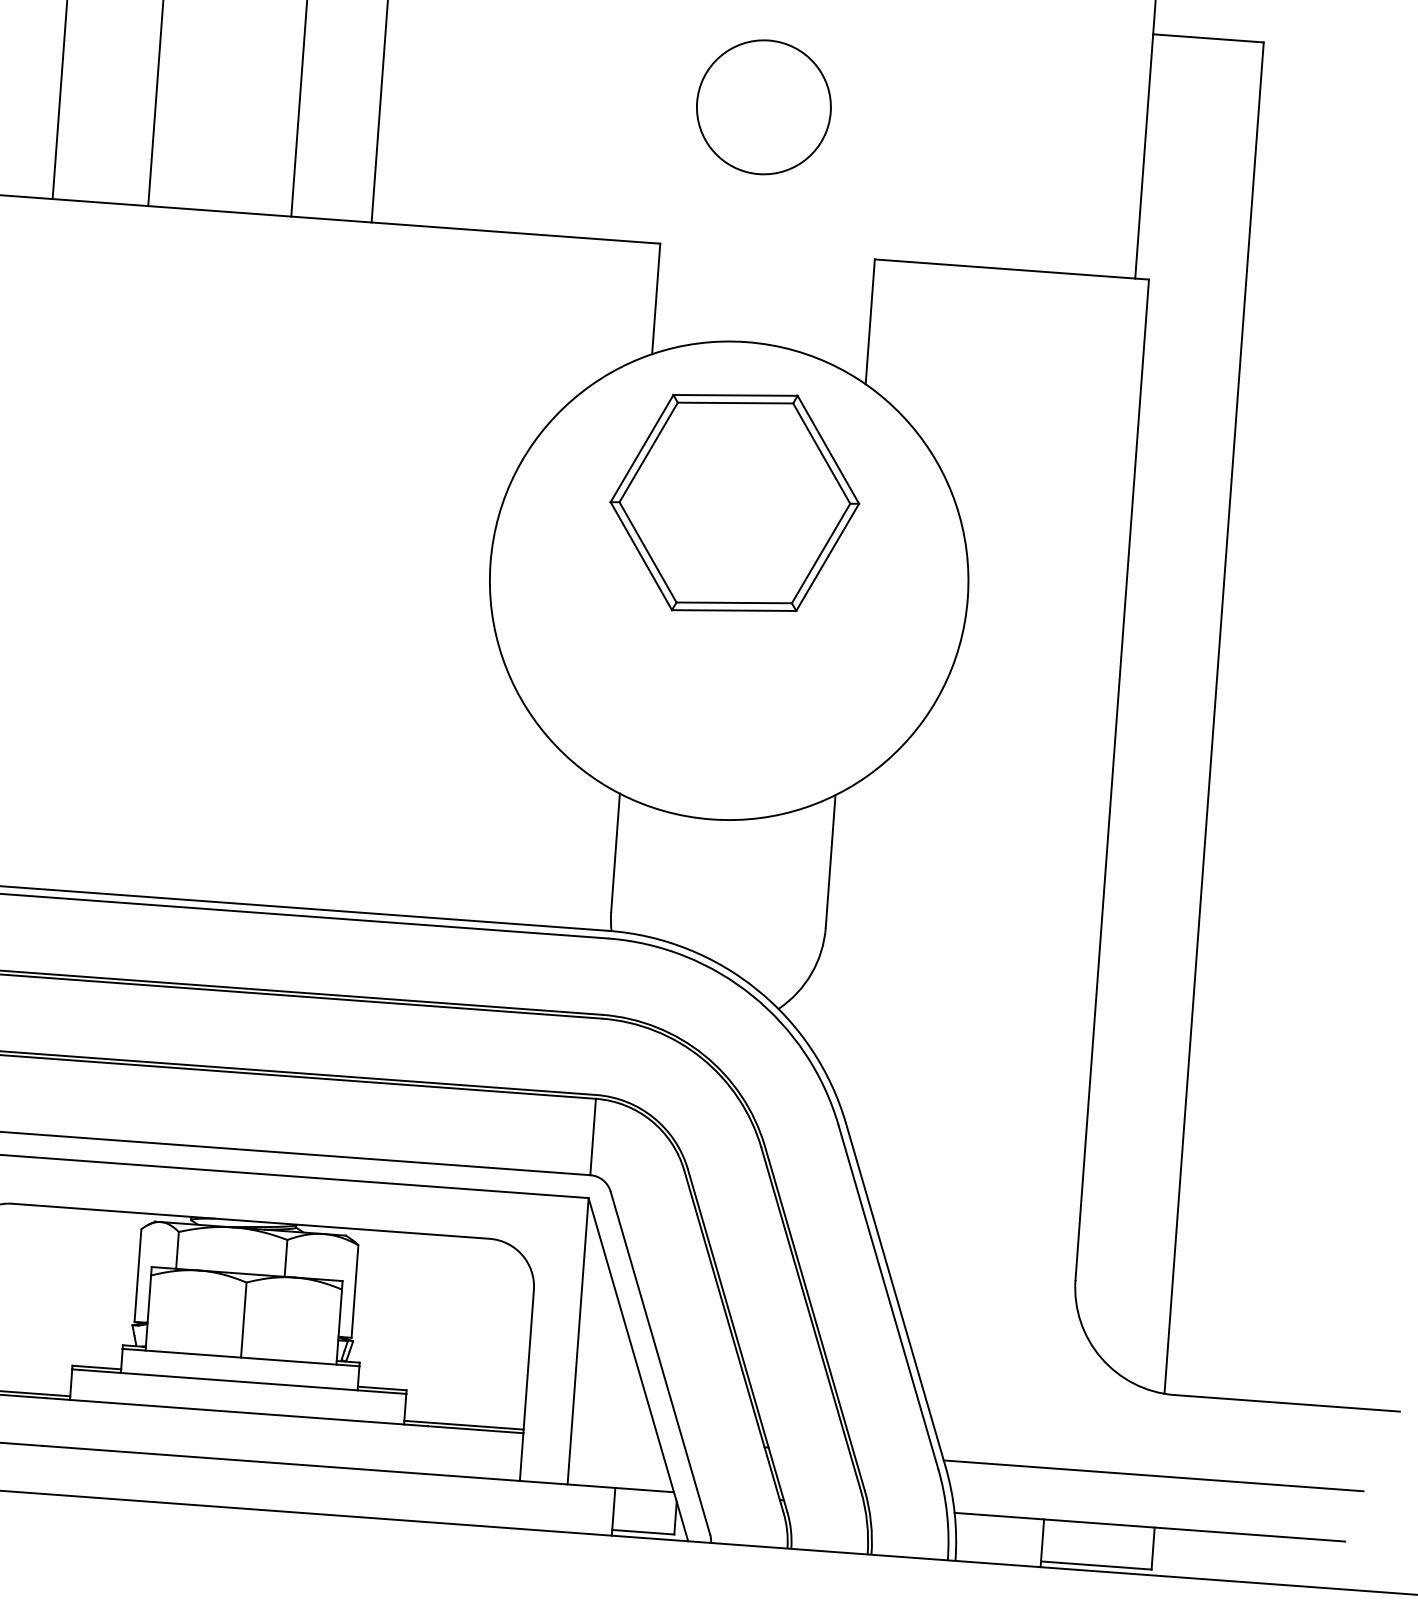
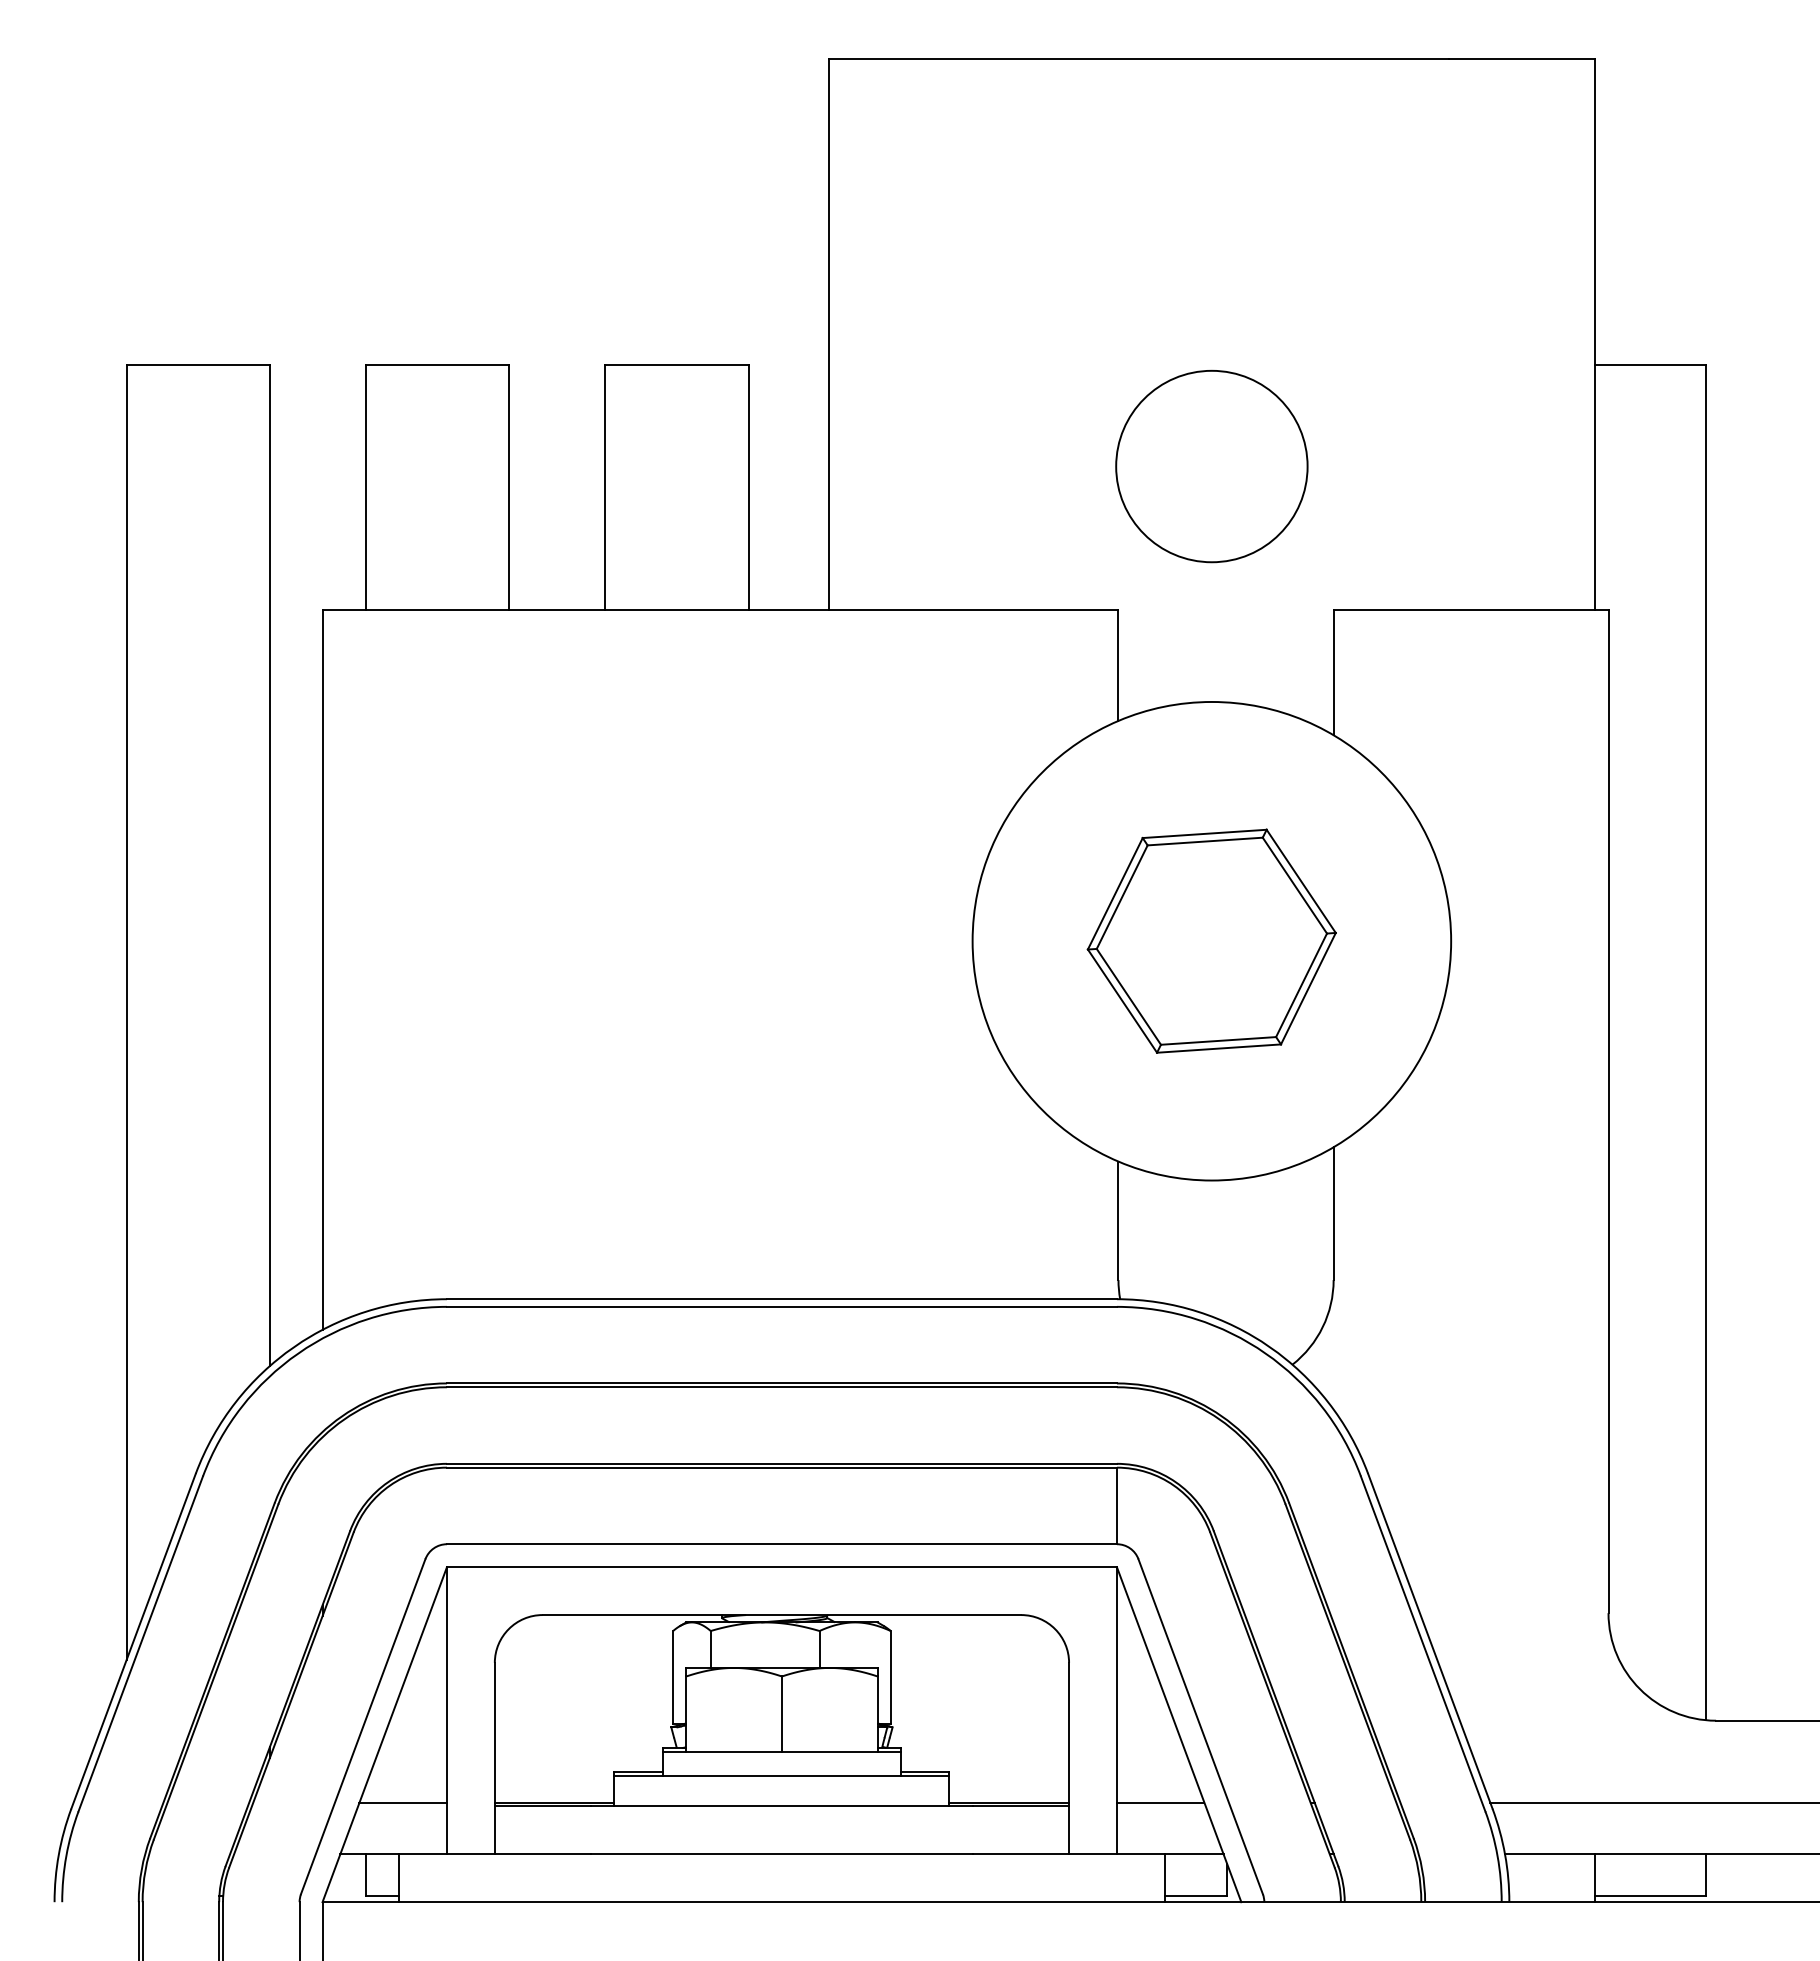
circle: (763, 107) -> (1211, 466), size x1.43
part: (734, 502) -> (1211, 940), moved
line: (614, 1435) -> (1160, 1802), added

